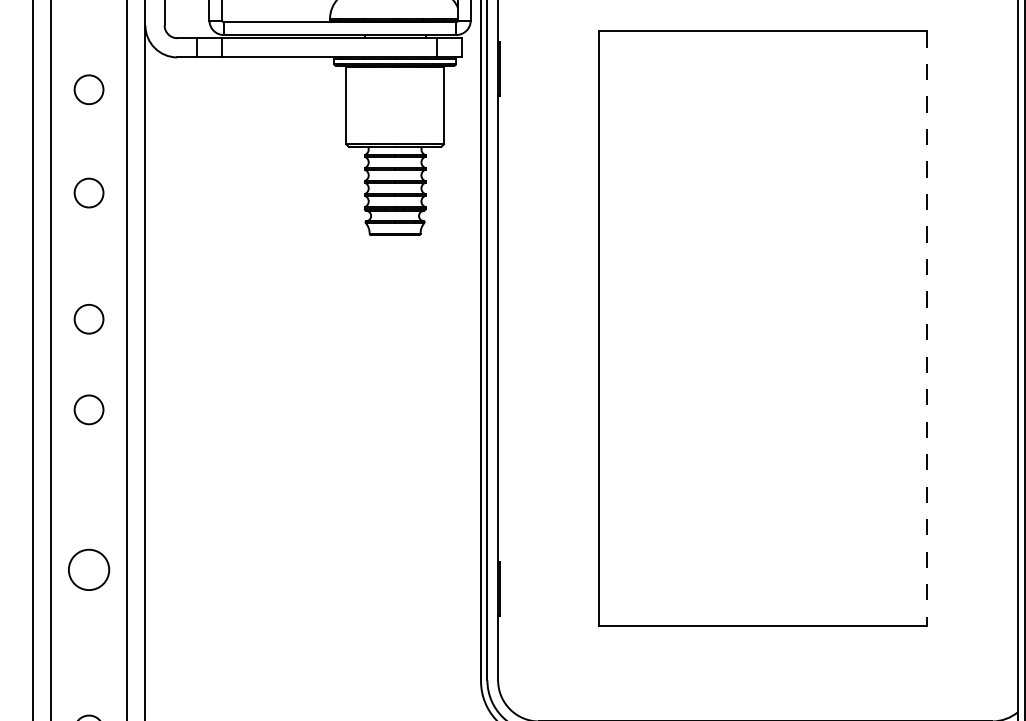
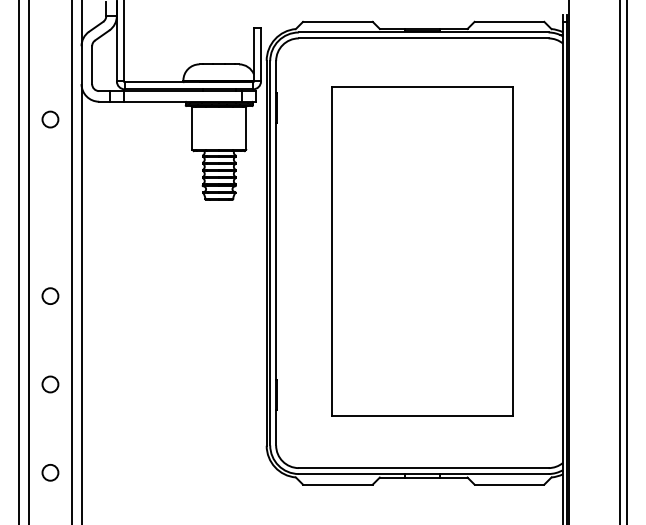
circle: (89, 192) -> (50, 176), removed
circle: (89, 318) -> (50, 245), removed
line: (926, 330) -> (512, 252), dashed -> solid
circle: (89, 569) -> (50, 384), size x0.71

